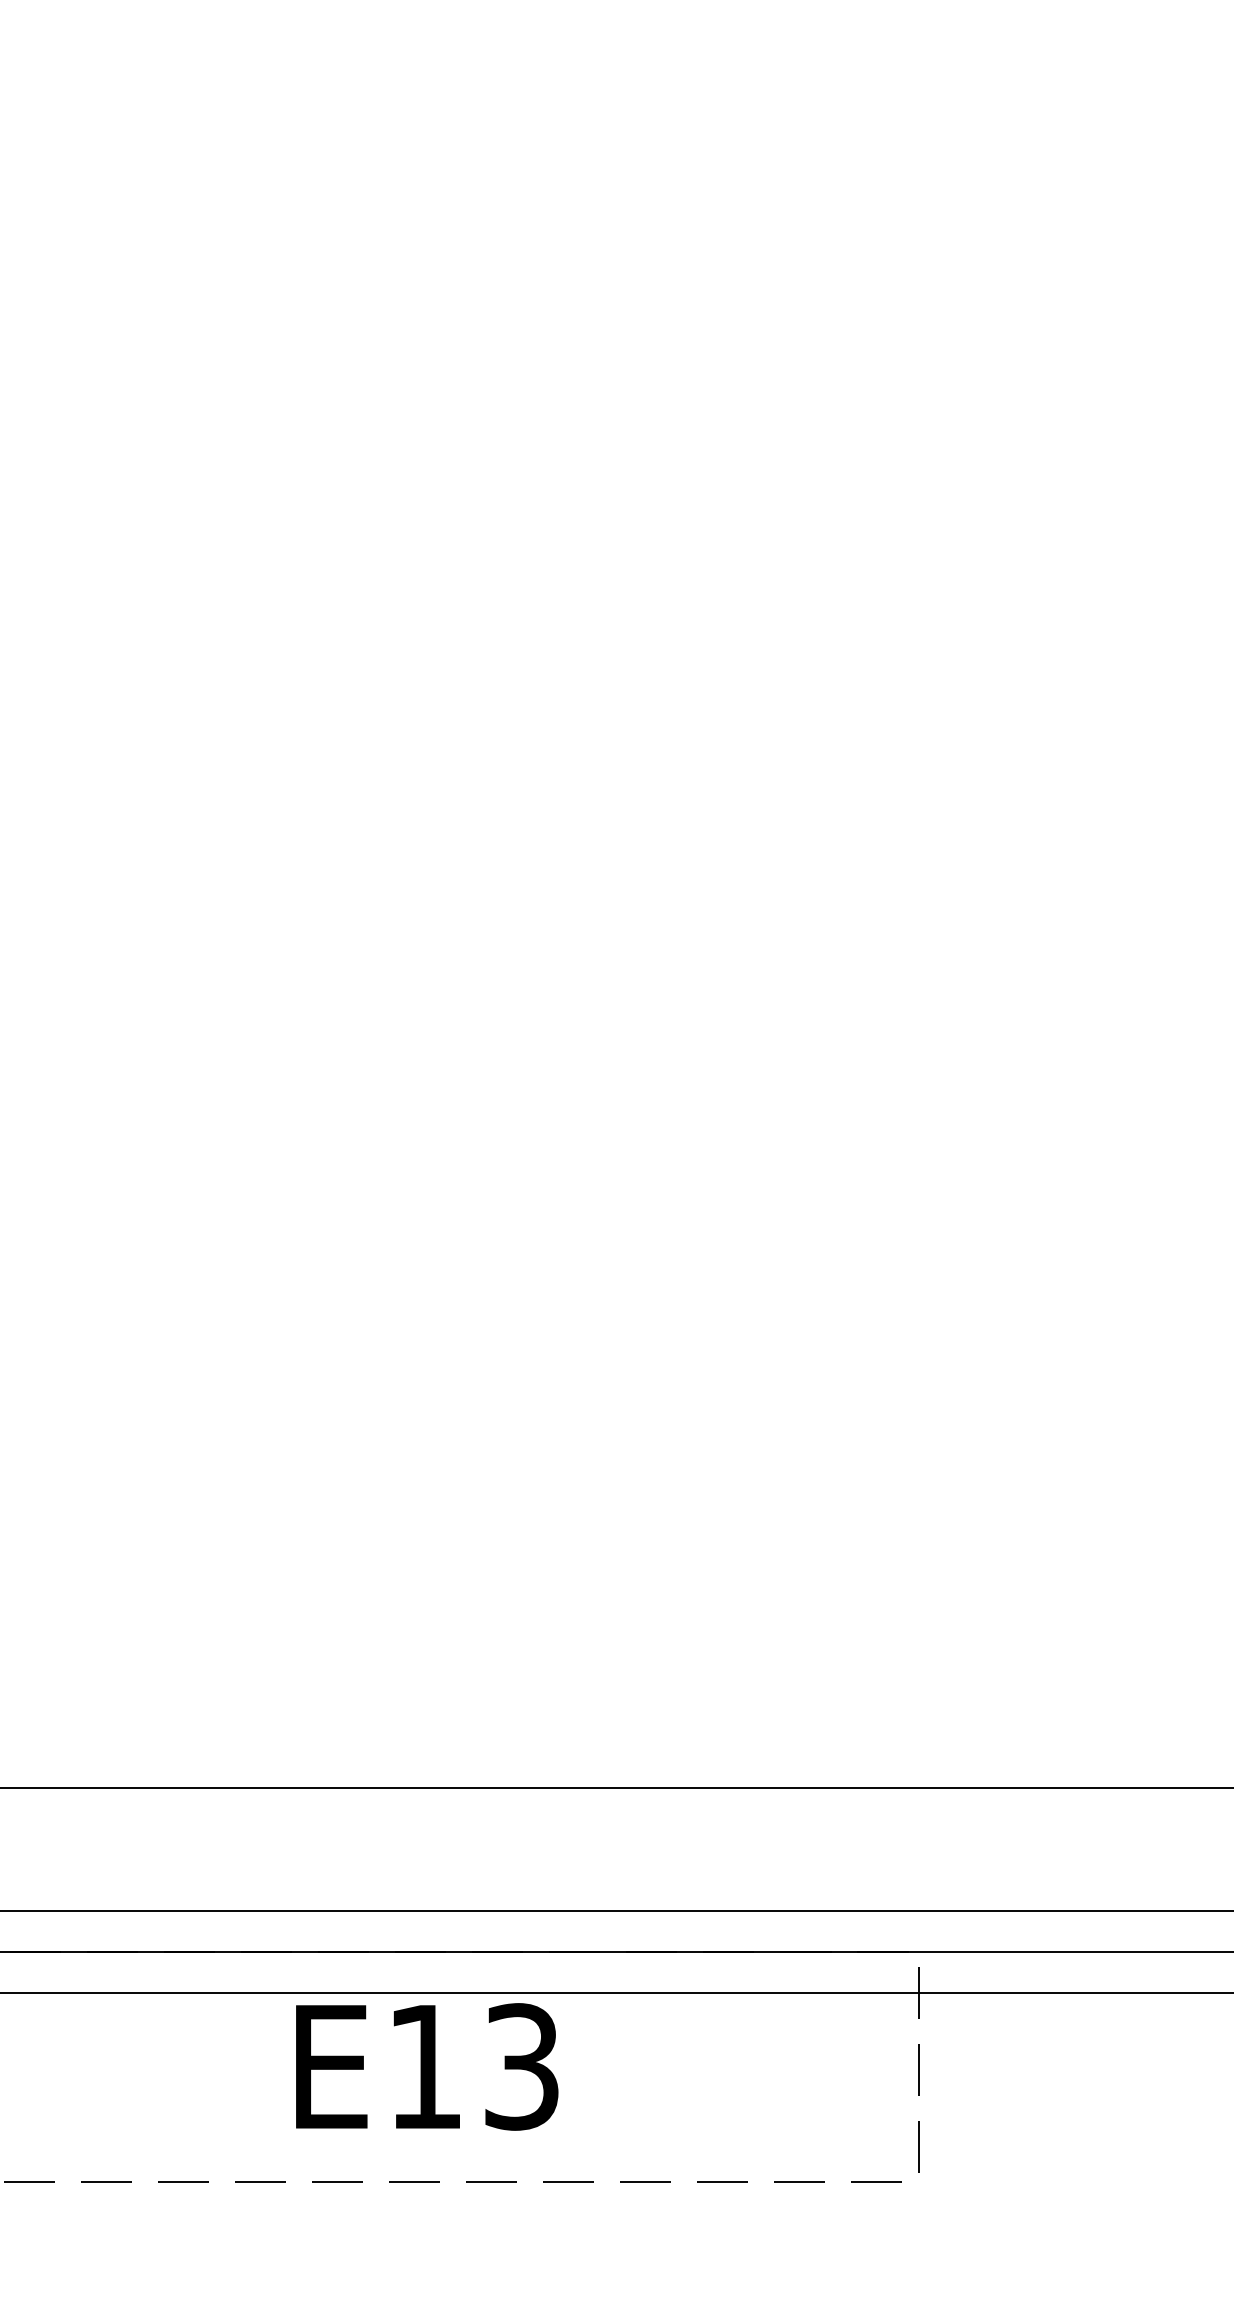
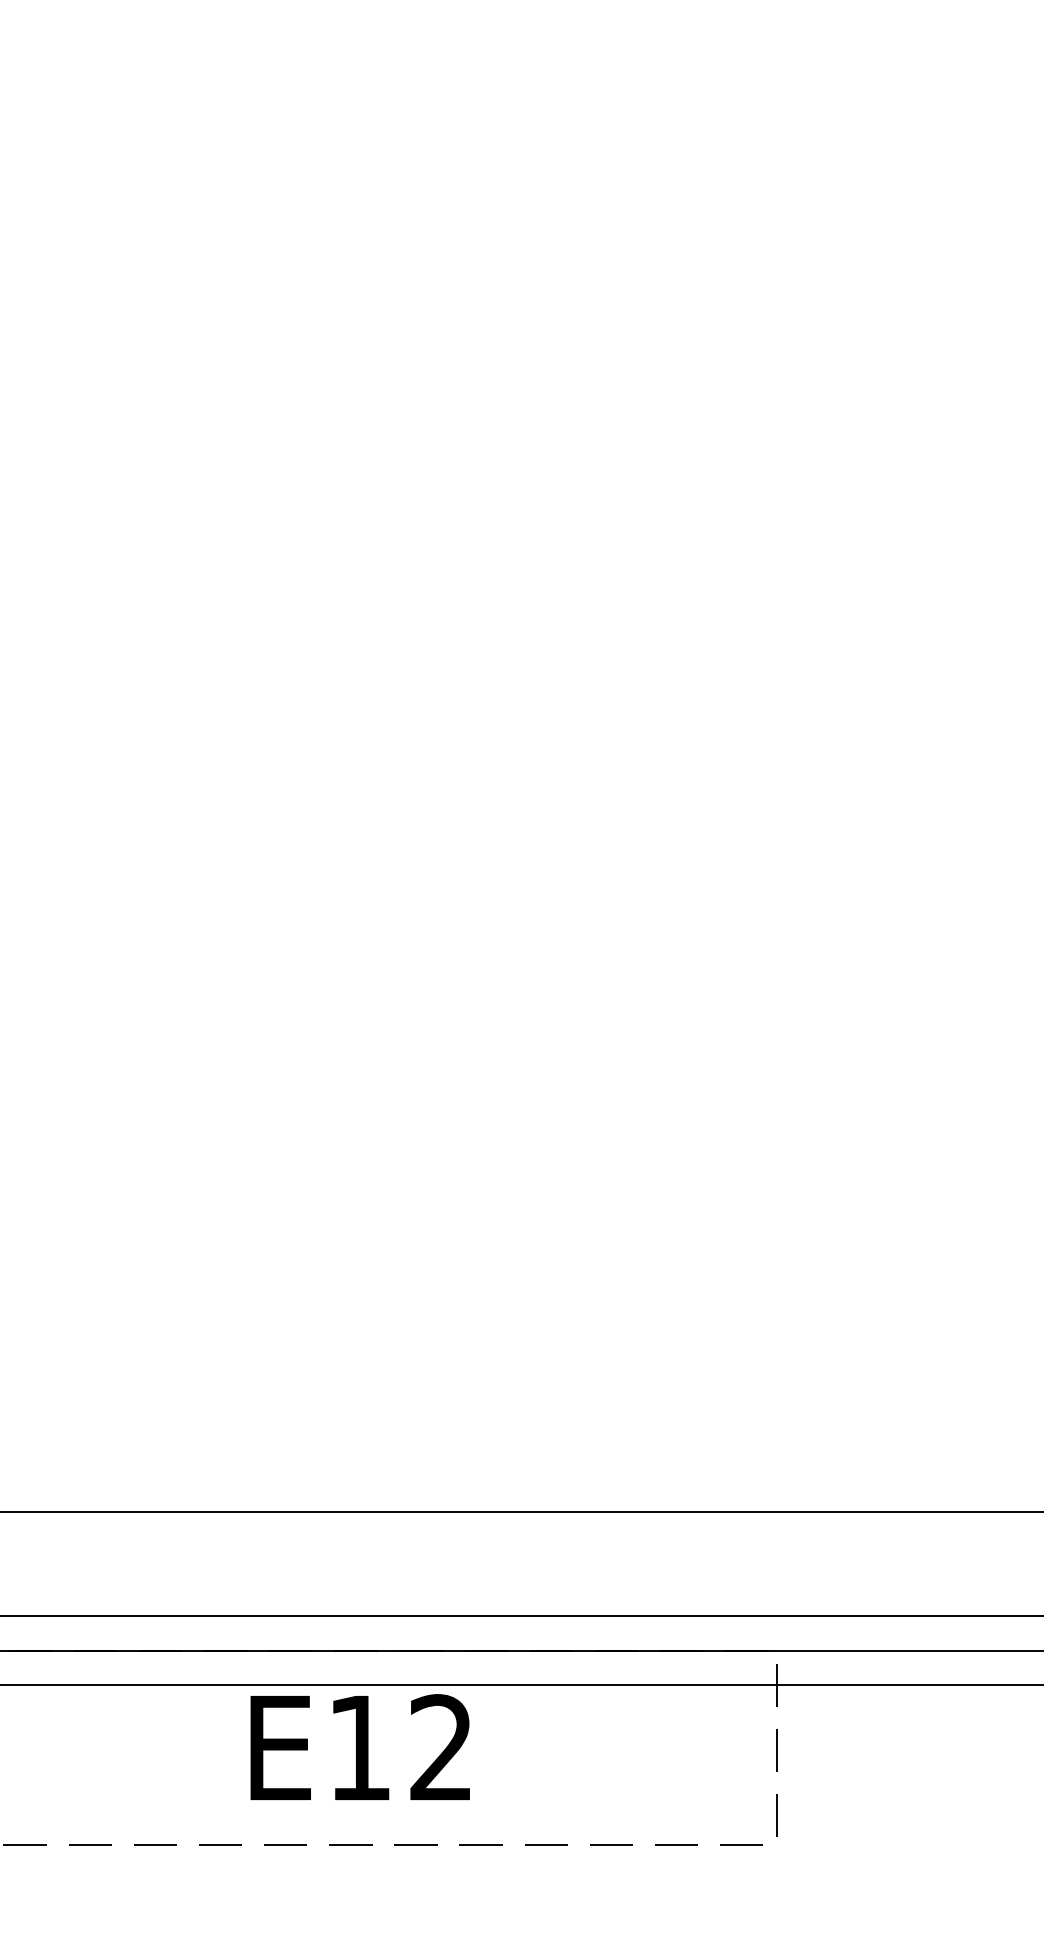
text: (521, 2067) -> (441, 1748), E13 -> E12

